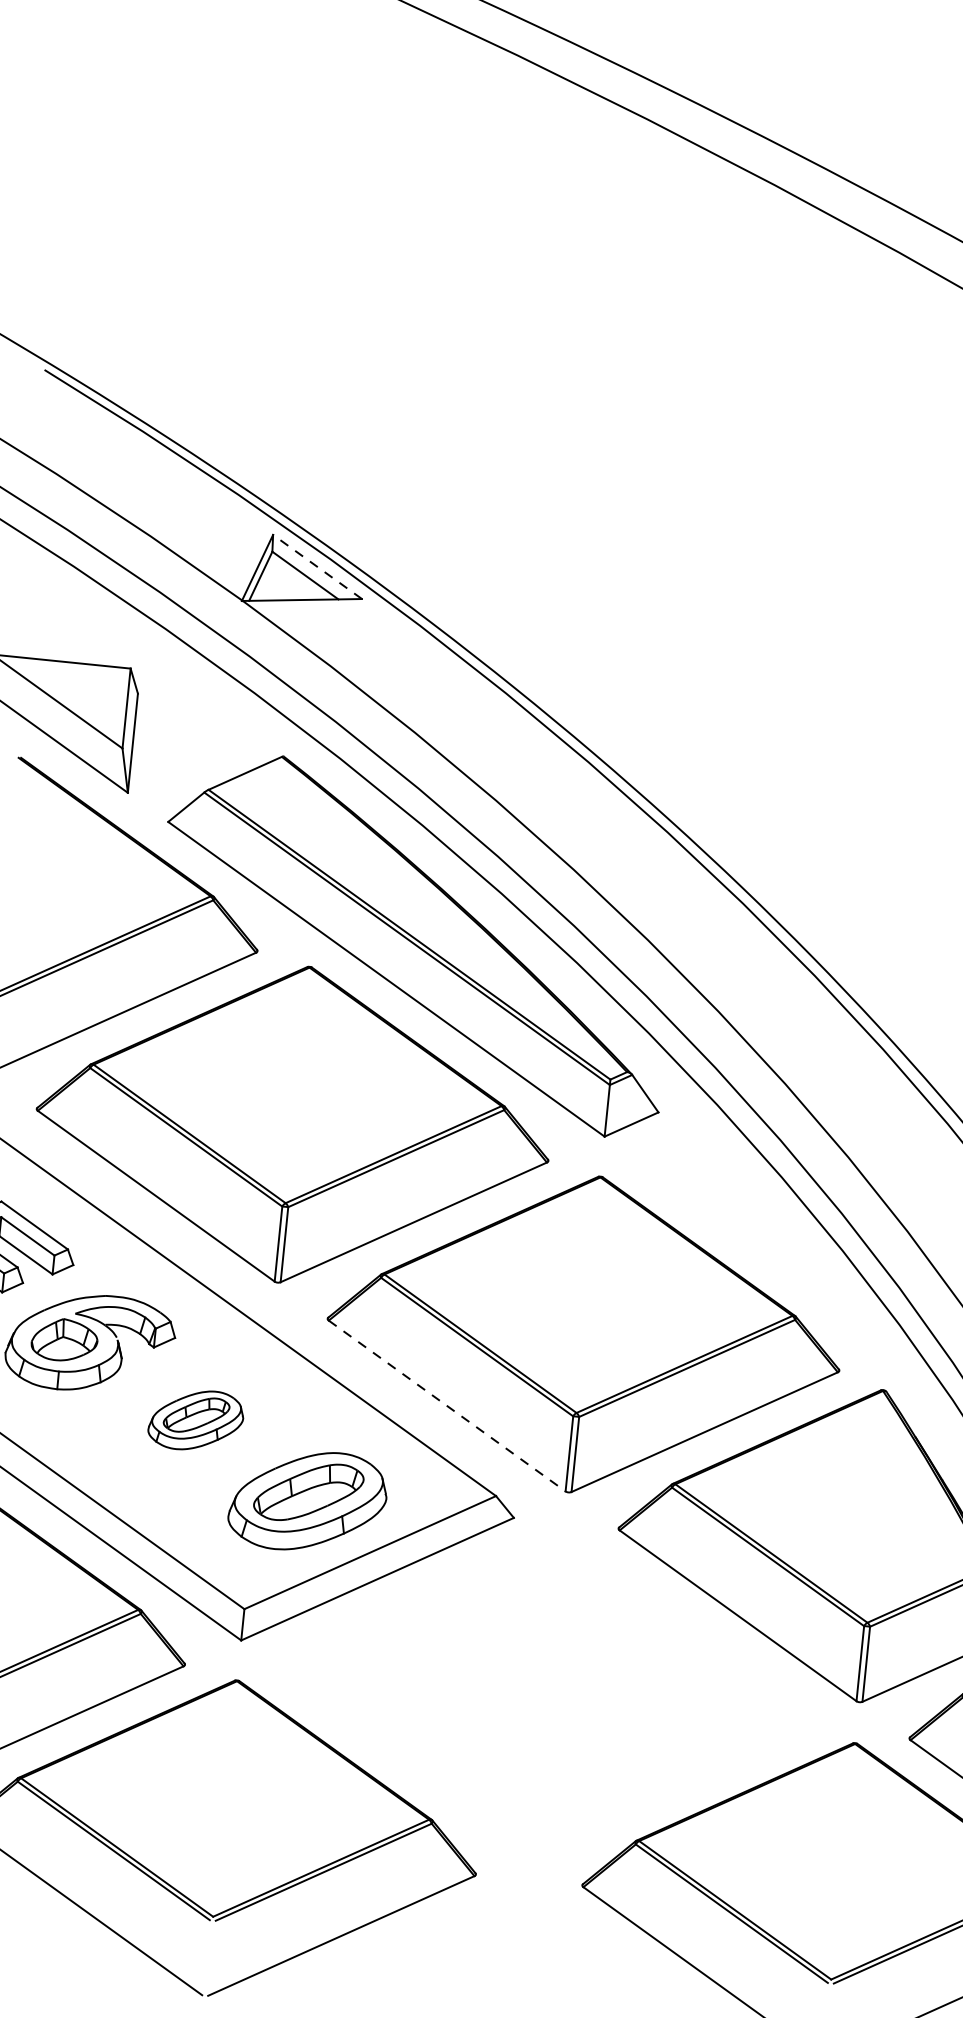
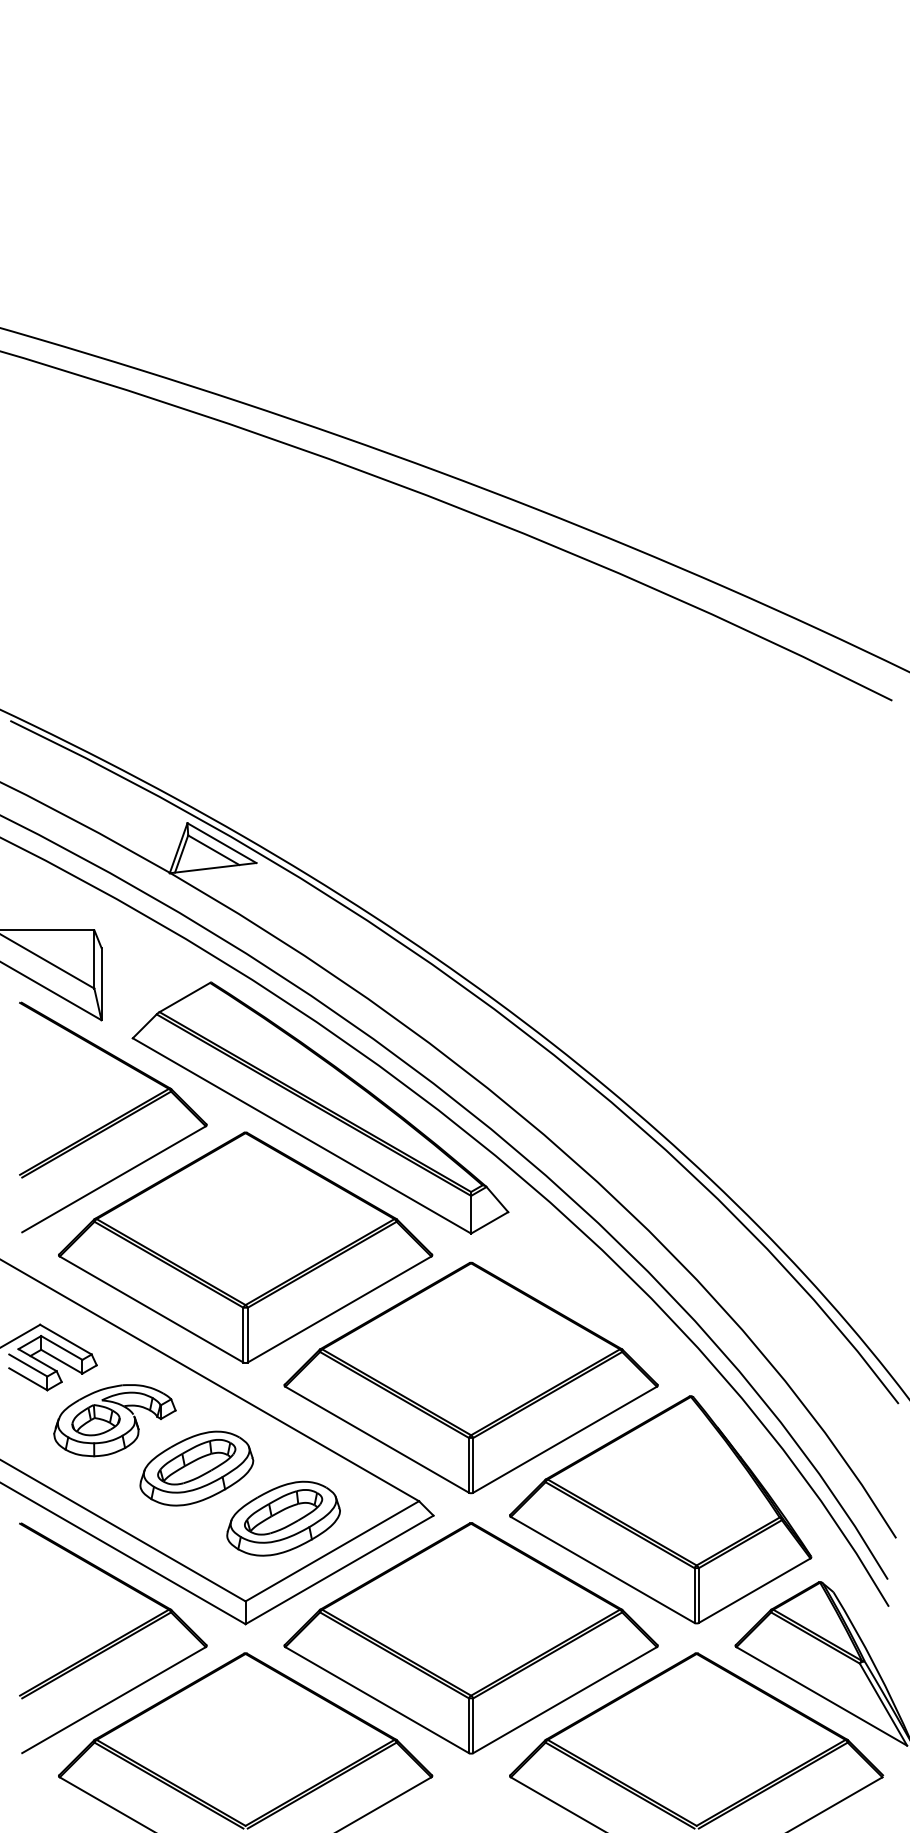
line: (316, 567) -> (221, 843), dashed -> solid
line: (447, 1405) -> (377, 1439), dashed -> solid
part: (195, 1420) -> (196, 1468), size x1.67
part: (547, 1691) -> (470, 1638), added

